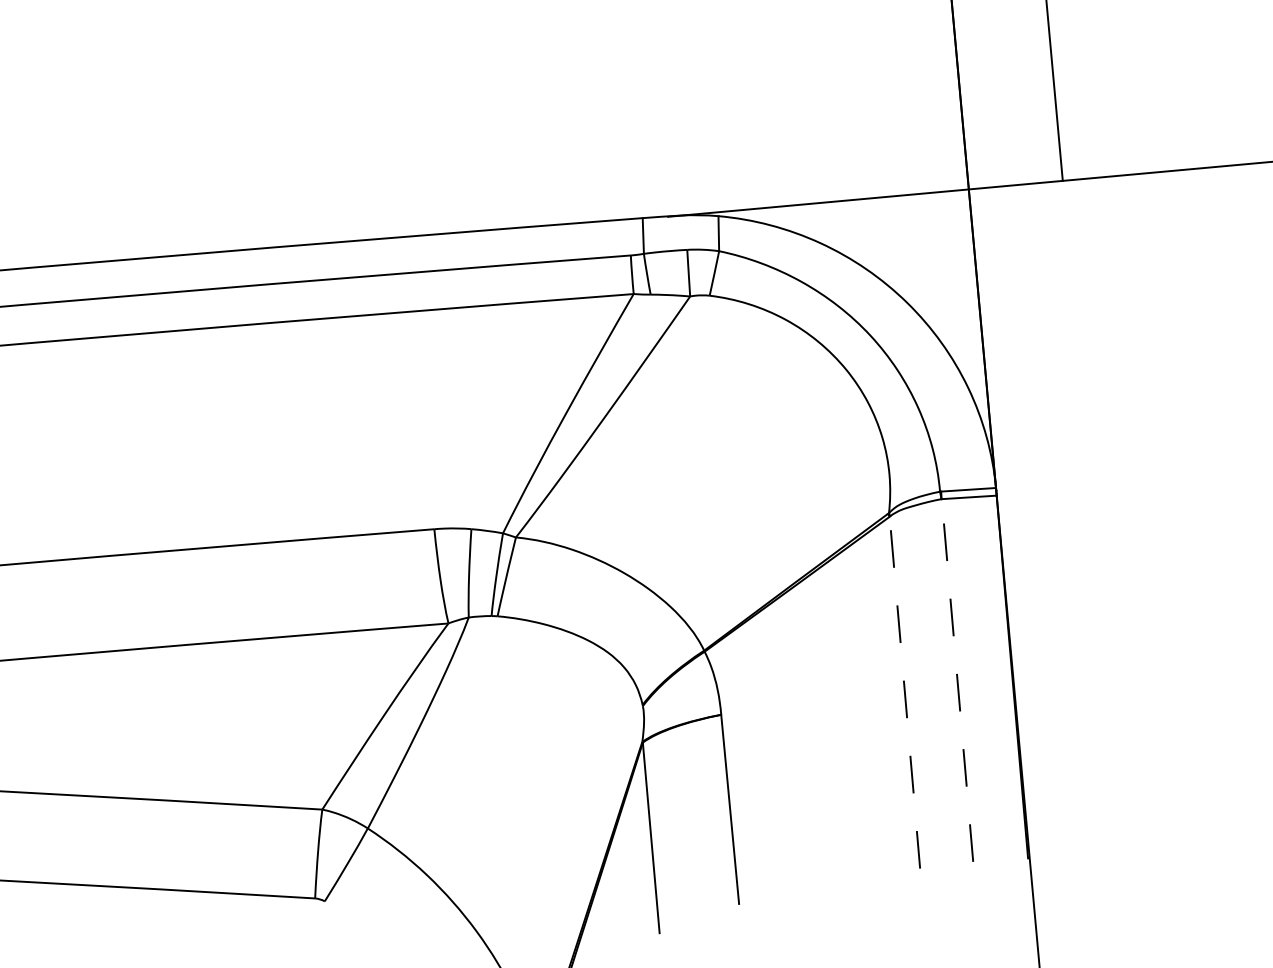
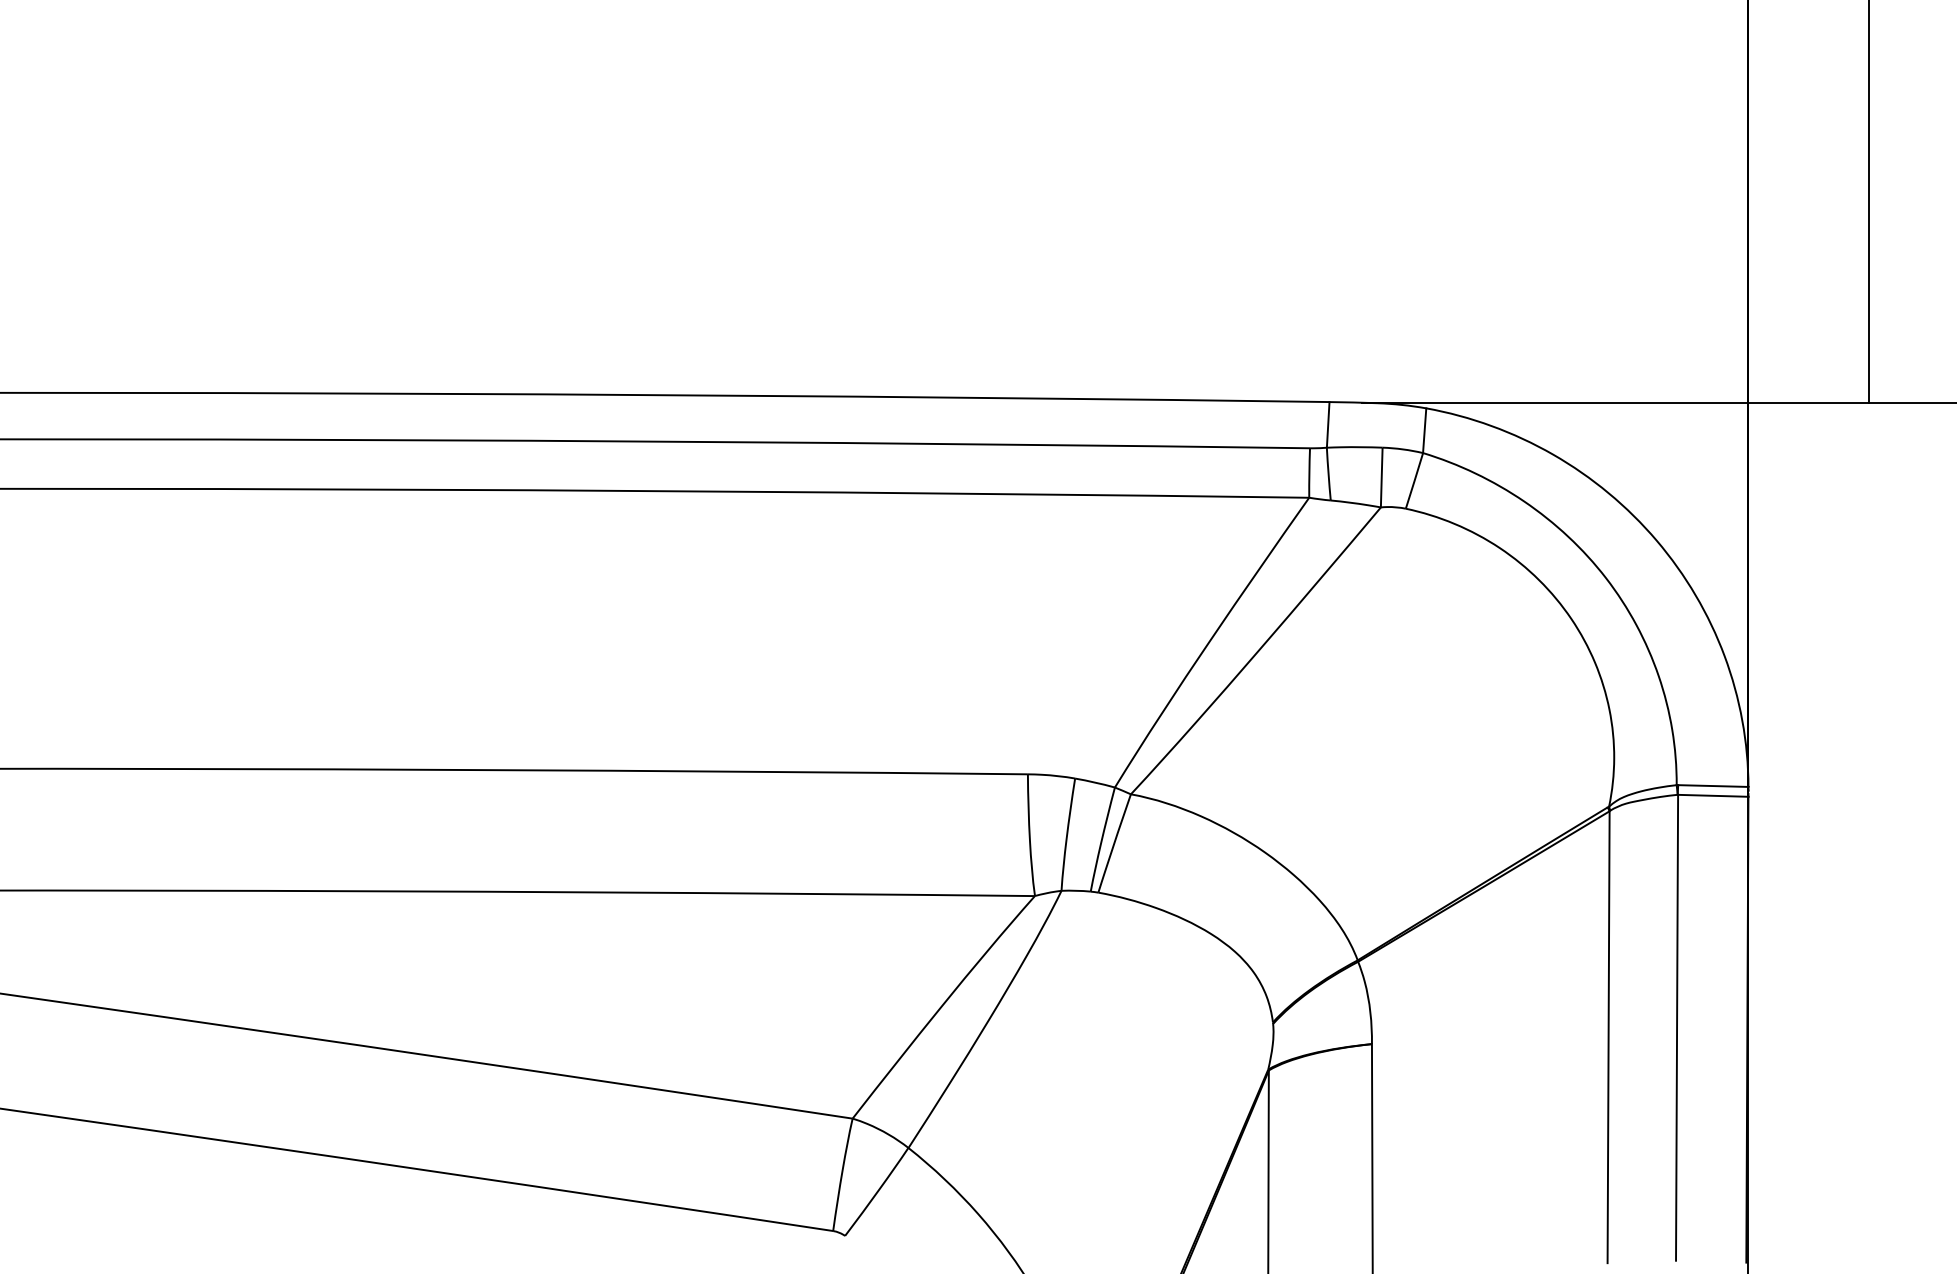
line: (957, 680) -> (1677, 1027), dashed -> solid
line: (904, 692) -> (1608, 1037), dashed -> solid

